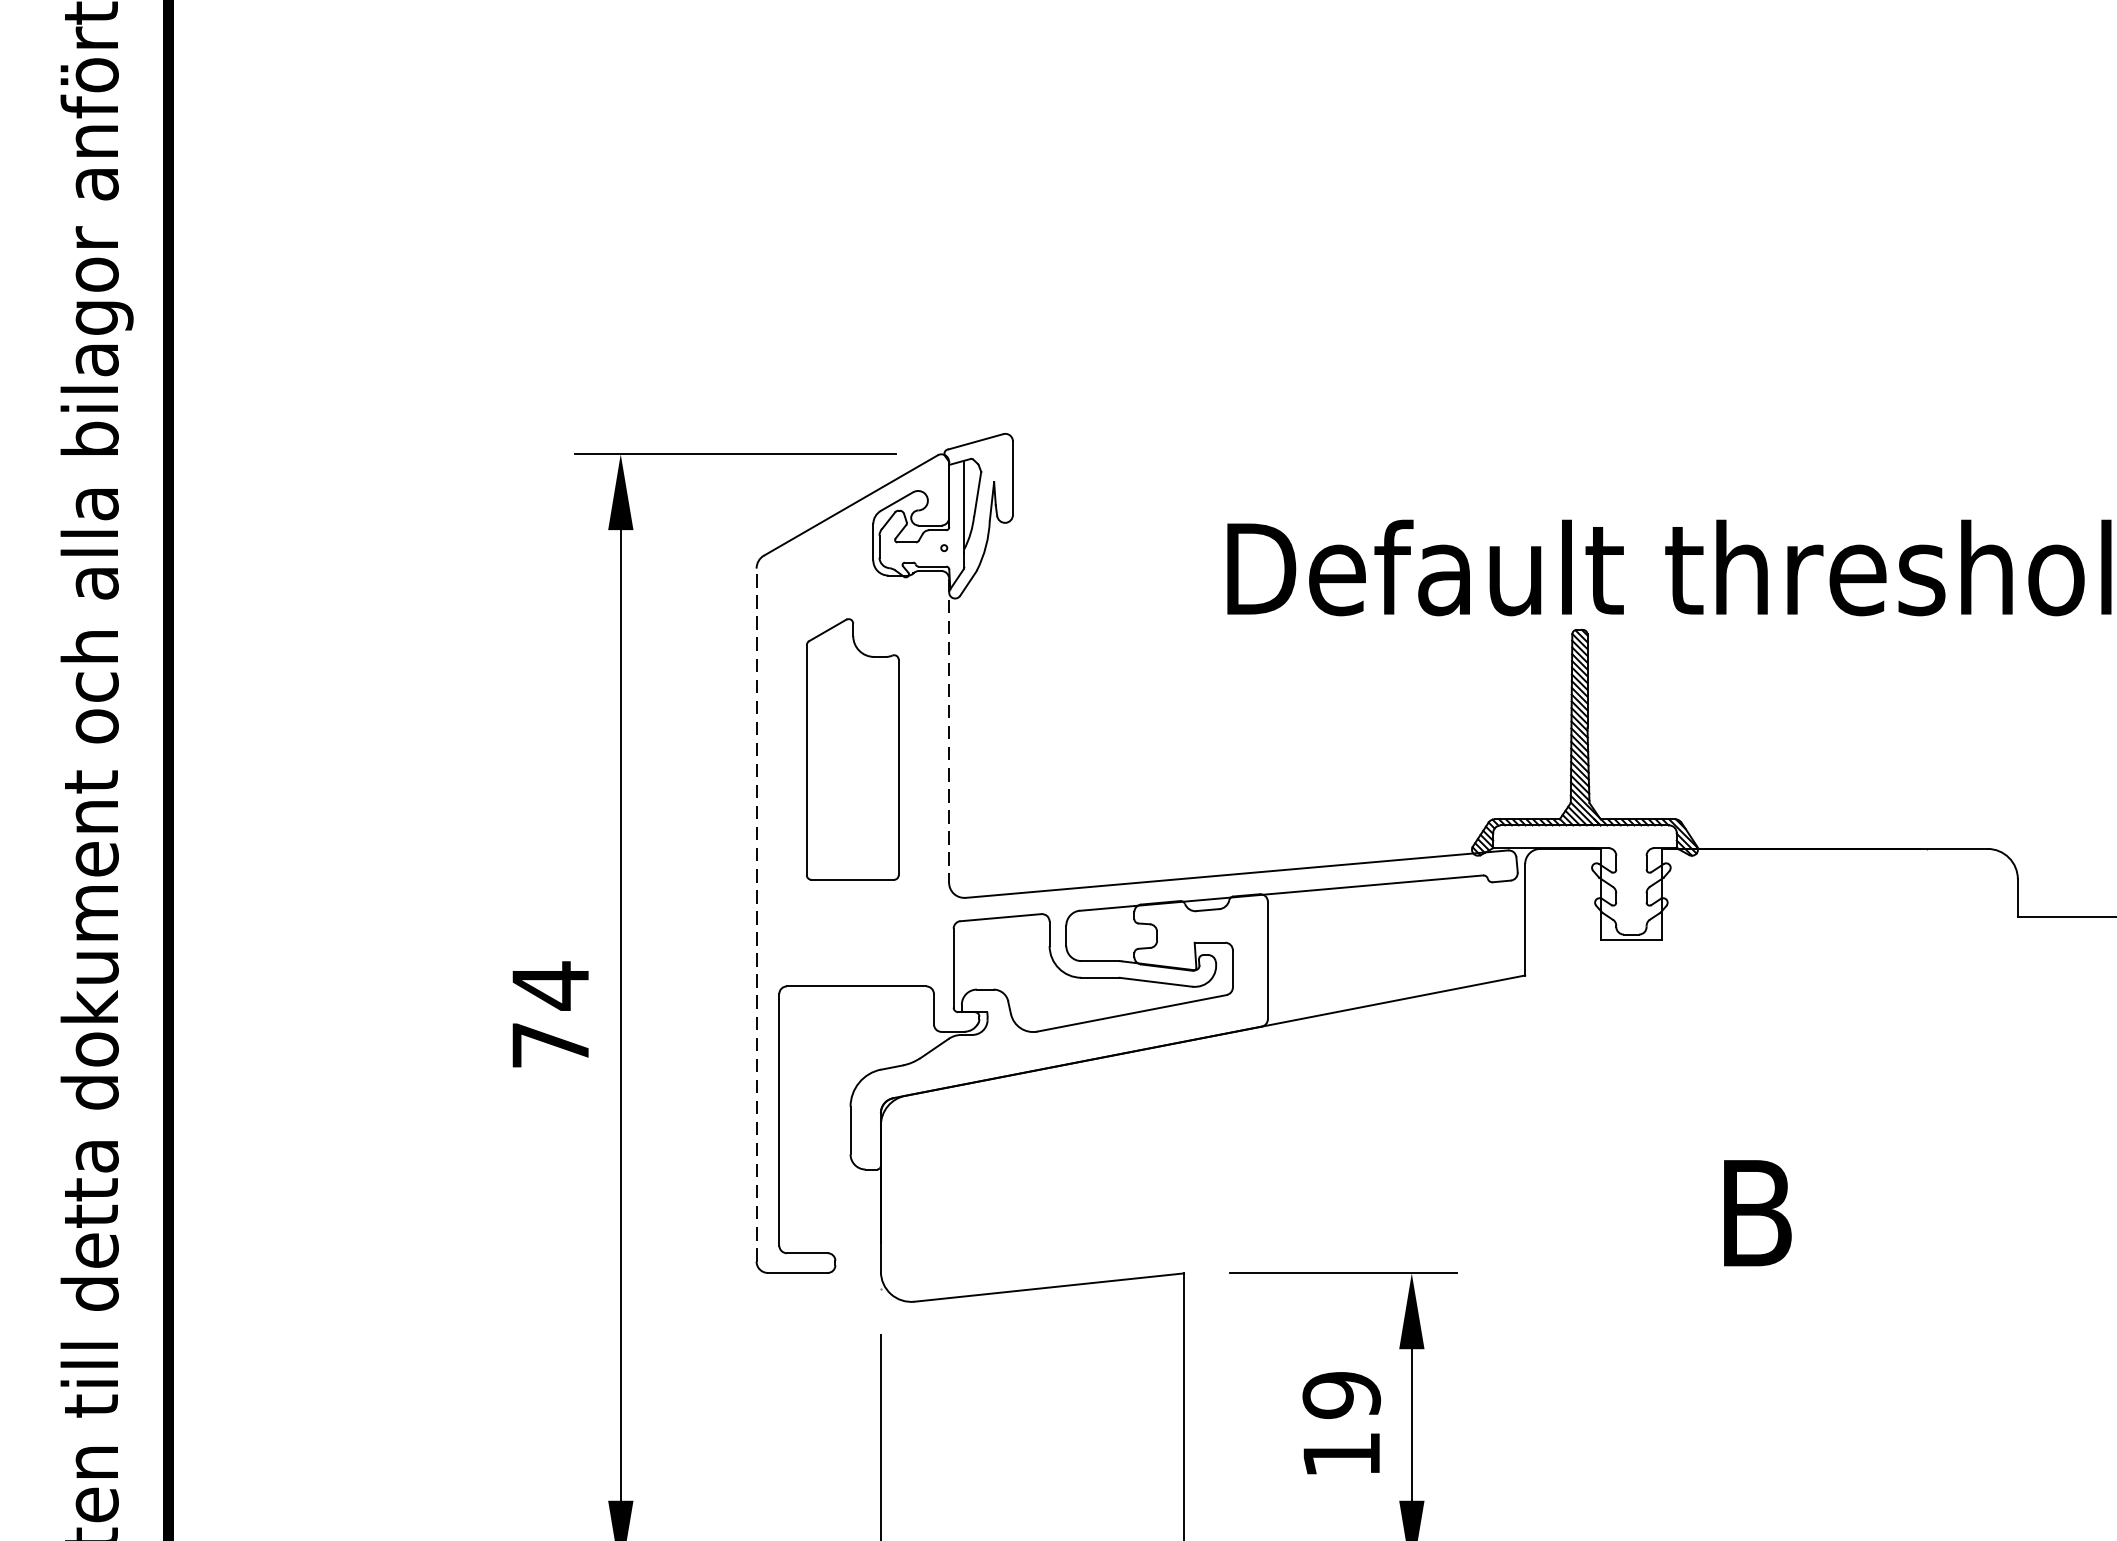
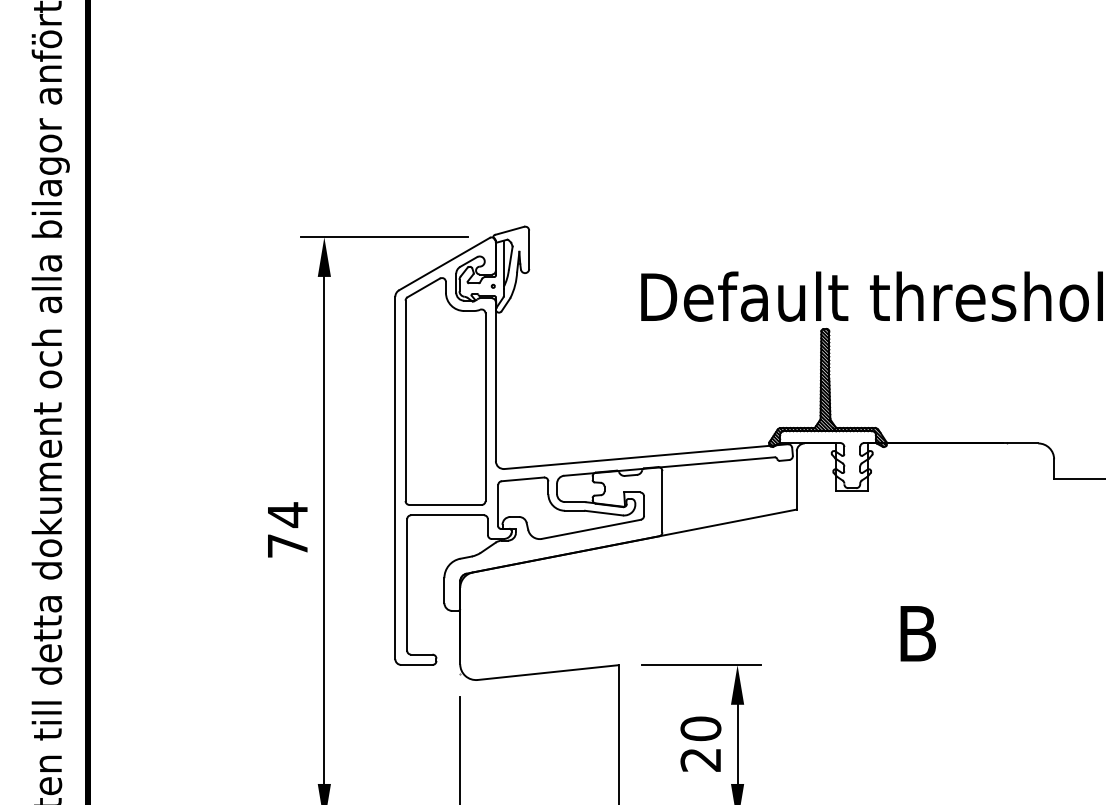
line: (948, 732) -> (495, 382), dashed -> solid
part: (852, 749) -> (445, 391), size x1.67
line: (756, 915) -> (395, 478), dashed -> solid
text: (1340, 1423) -> (700, 743), 19 -> 20

